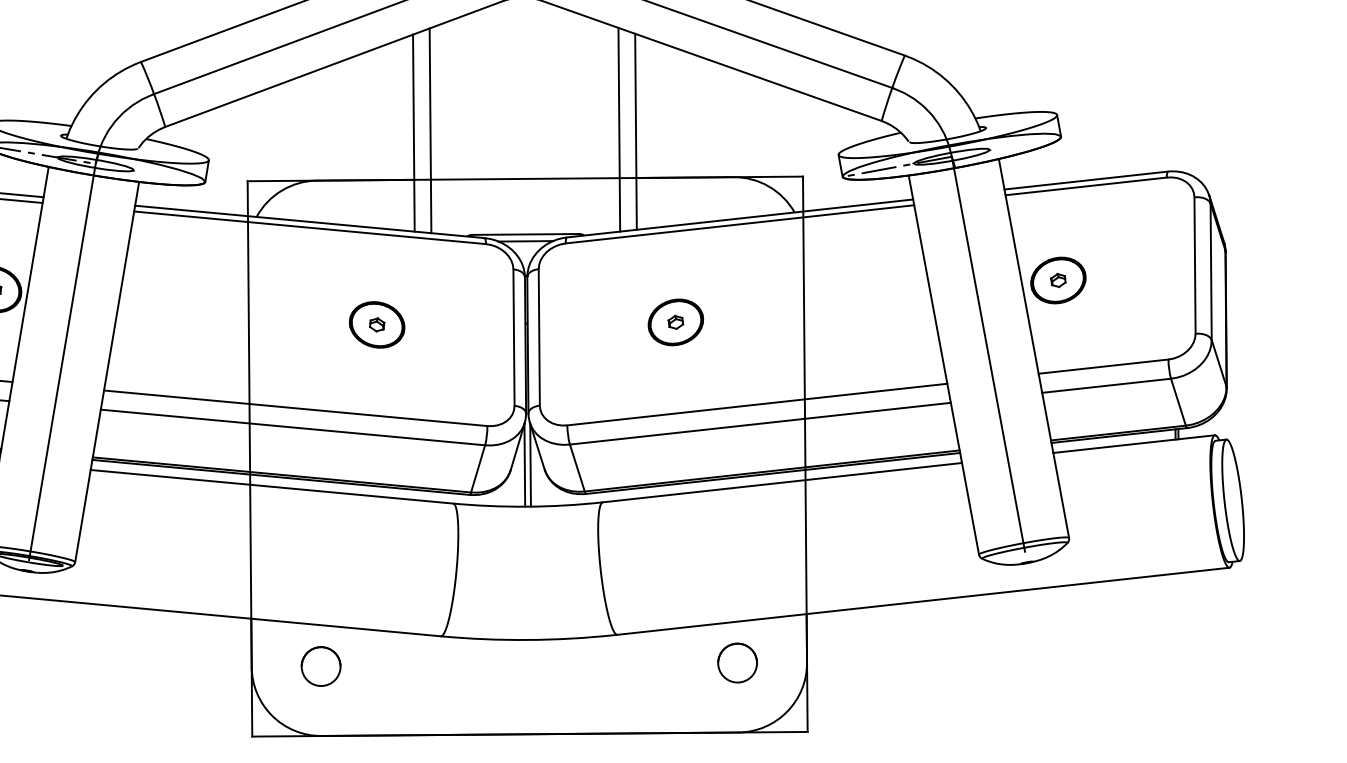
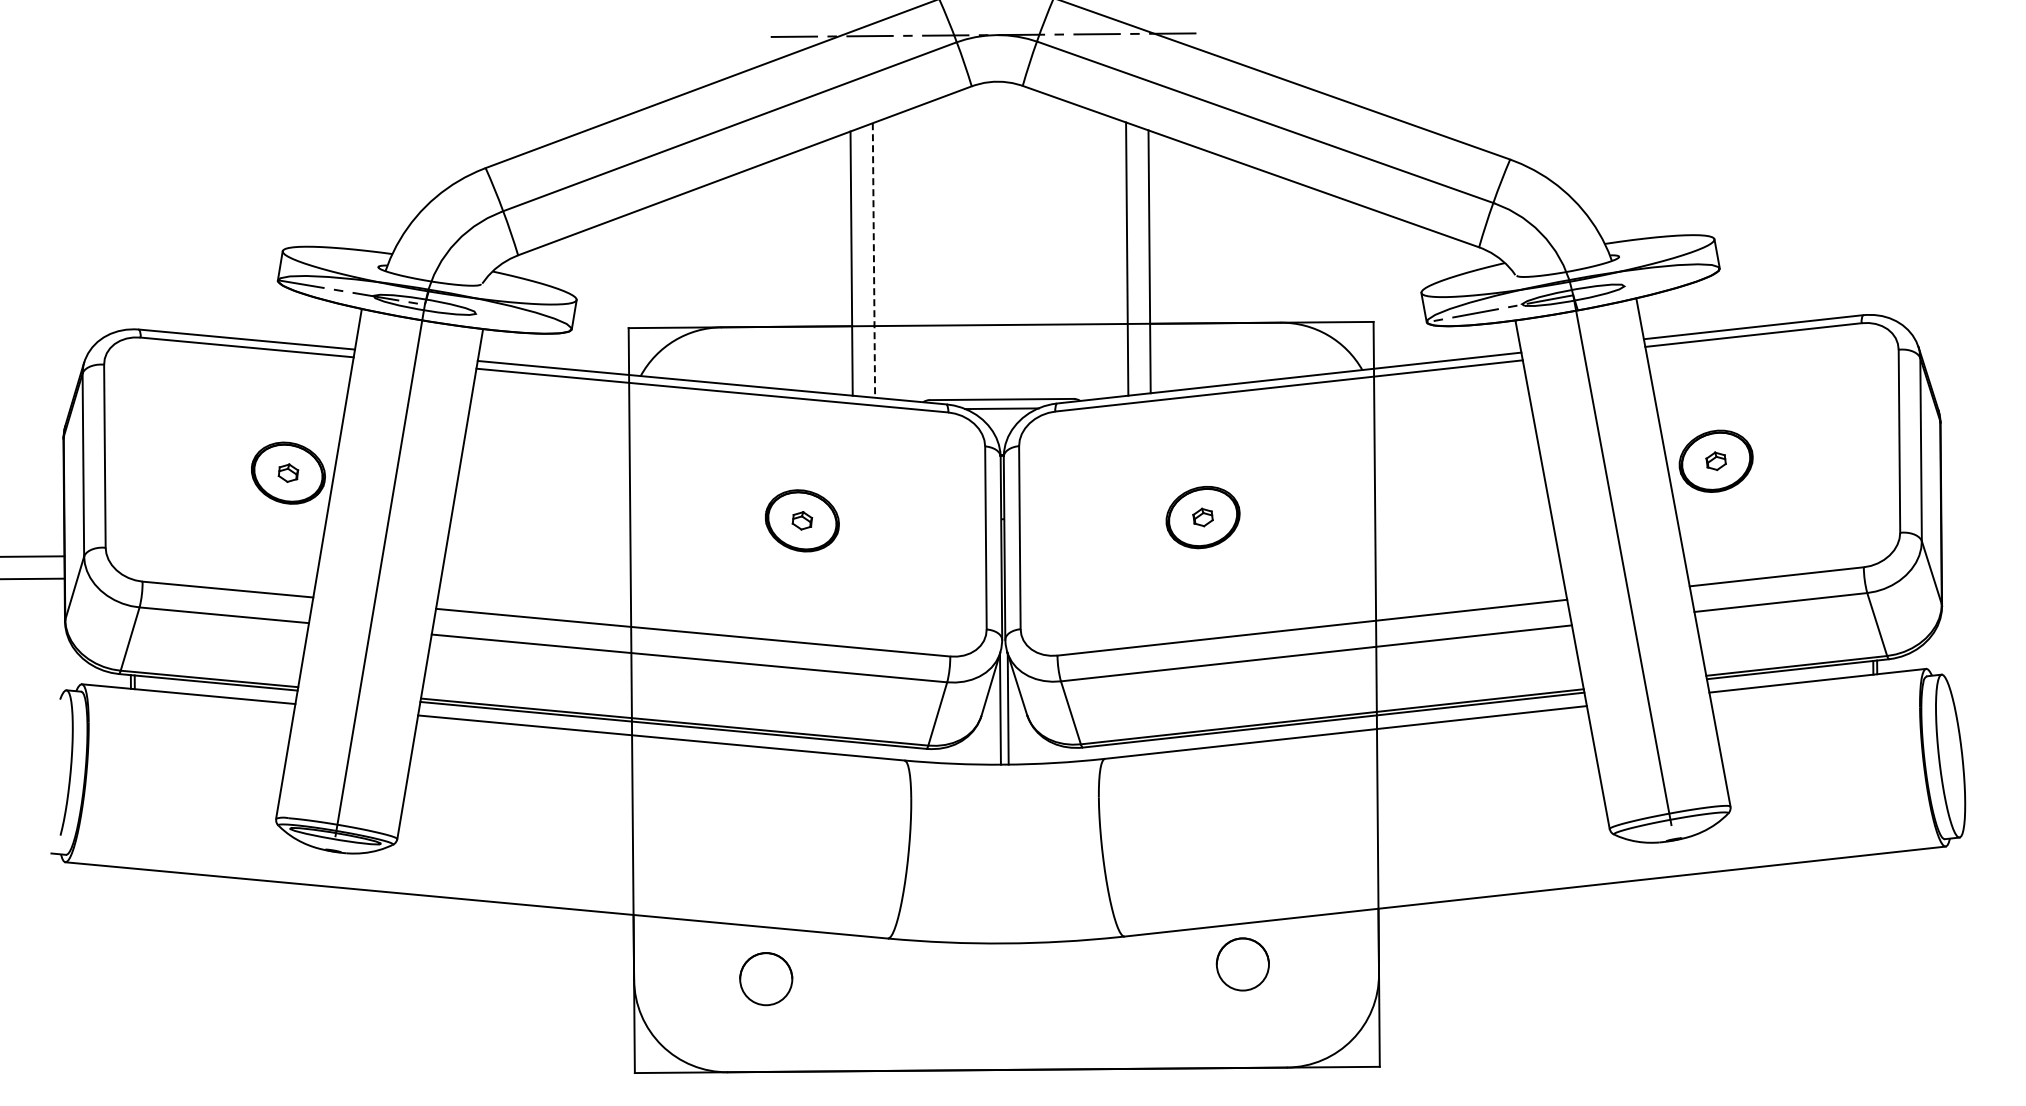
line: (430, 131) -> (873, 261), solid -> dashed
circle: (737, 663) -> (1242, 964), moved
circle: (321, 666) -> (766, 979), moved

